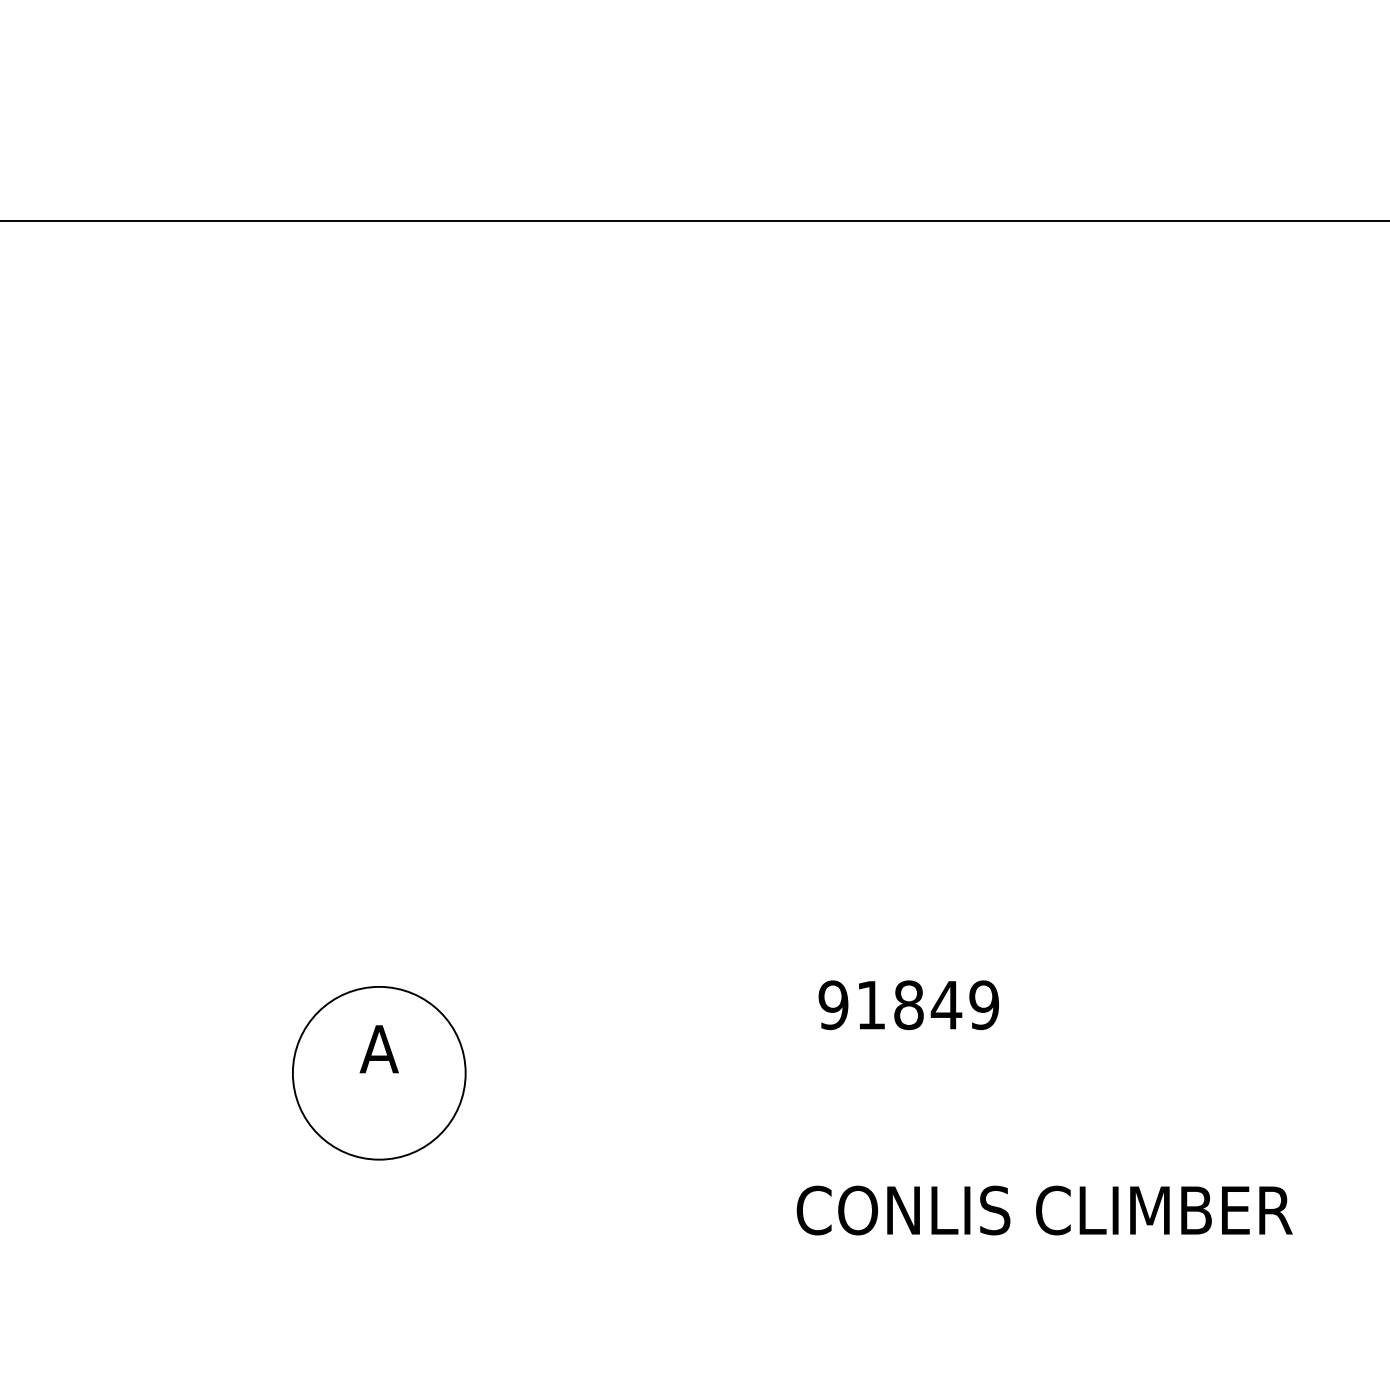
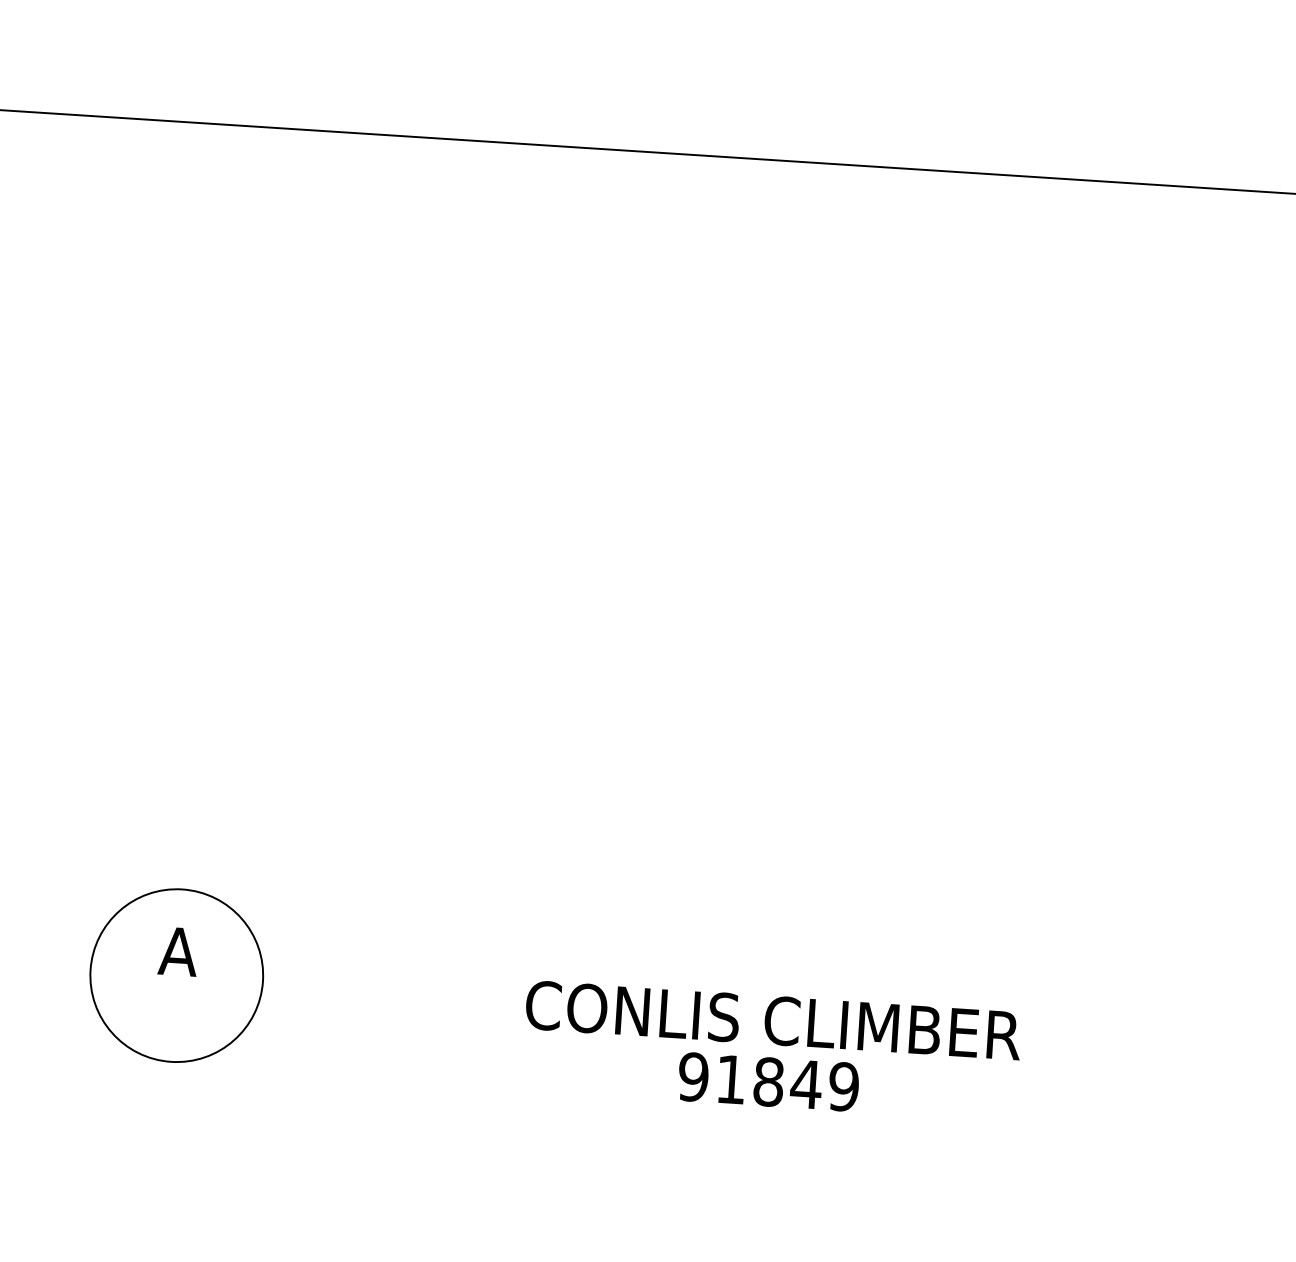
text: (908, 1005) -> (768, 1082), moved
text: (1044, 1210) -> (773, 1020), moved

